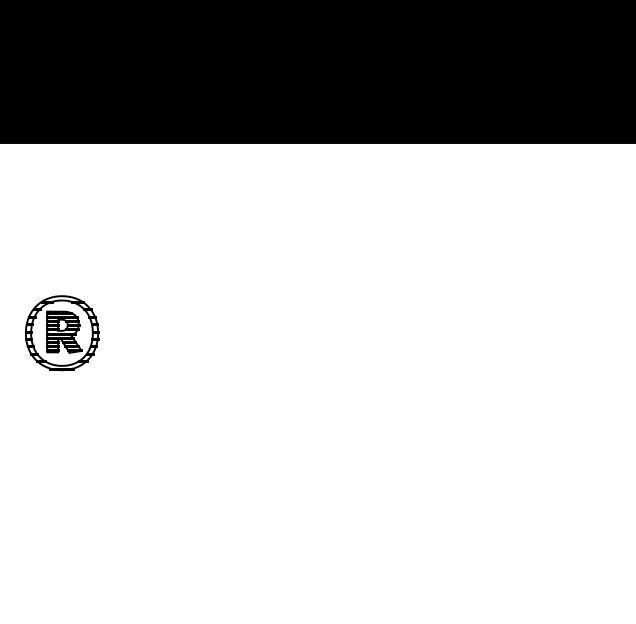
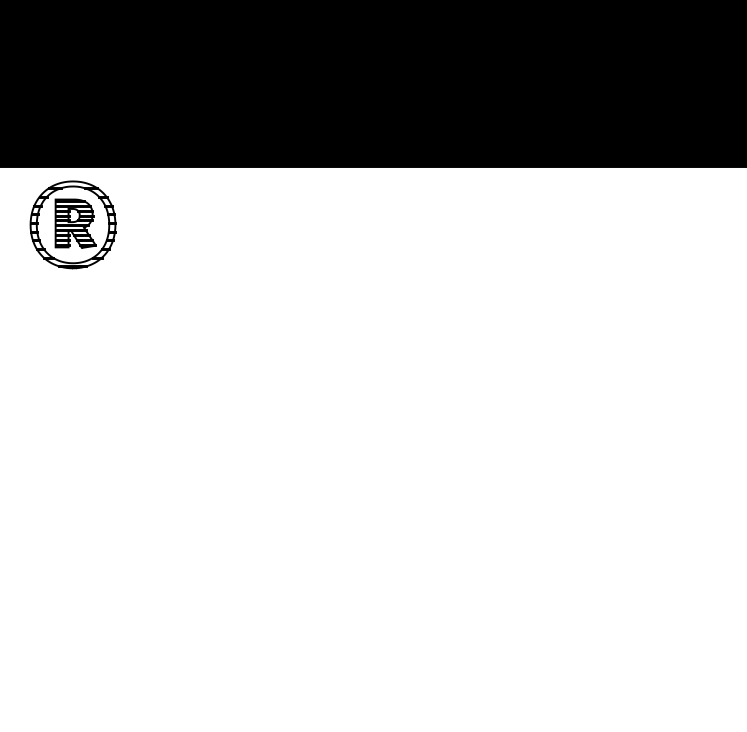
part: (61, 332) -> (72, 224), moved

